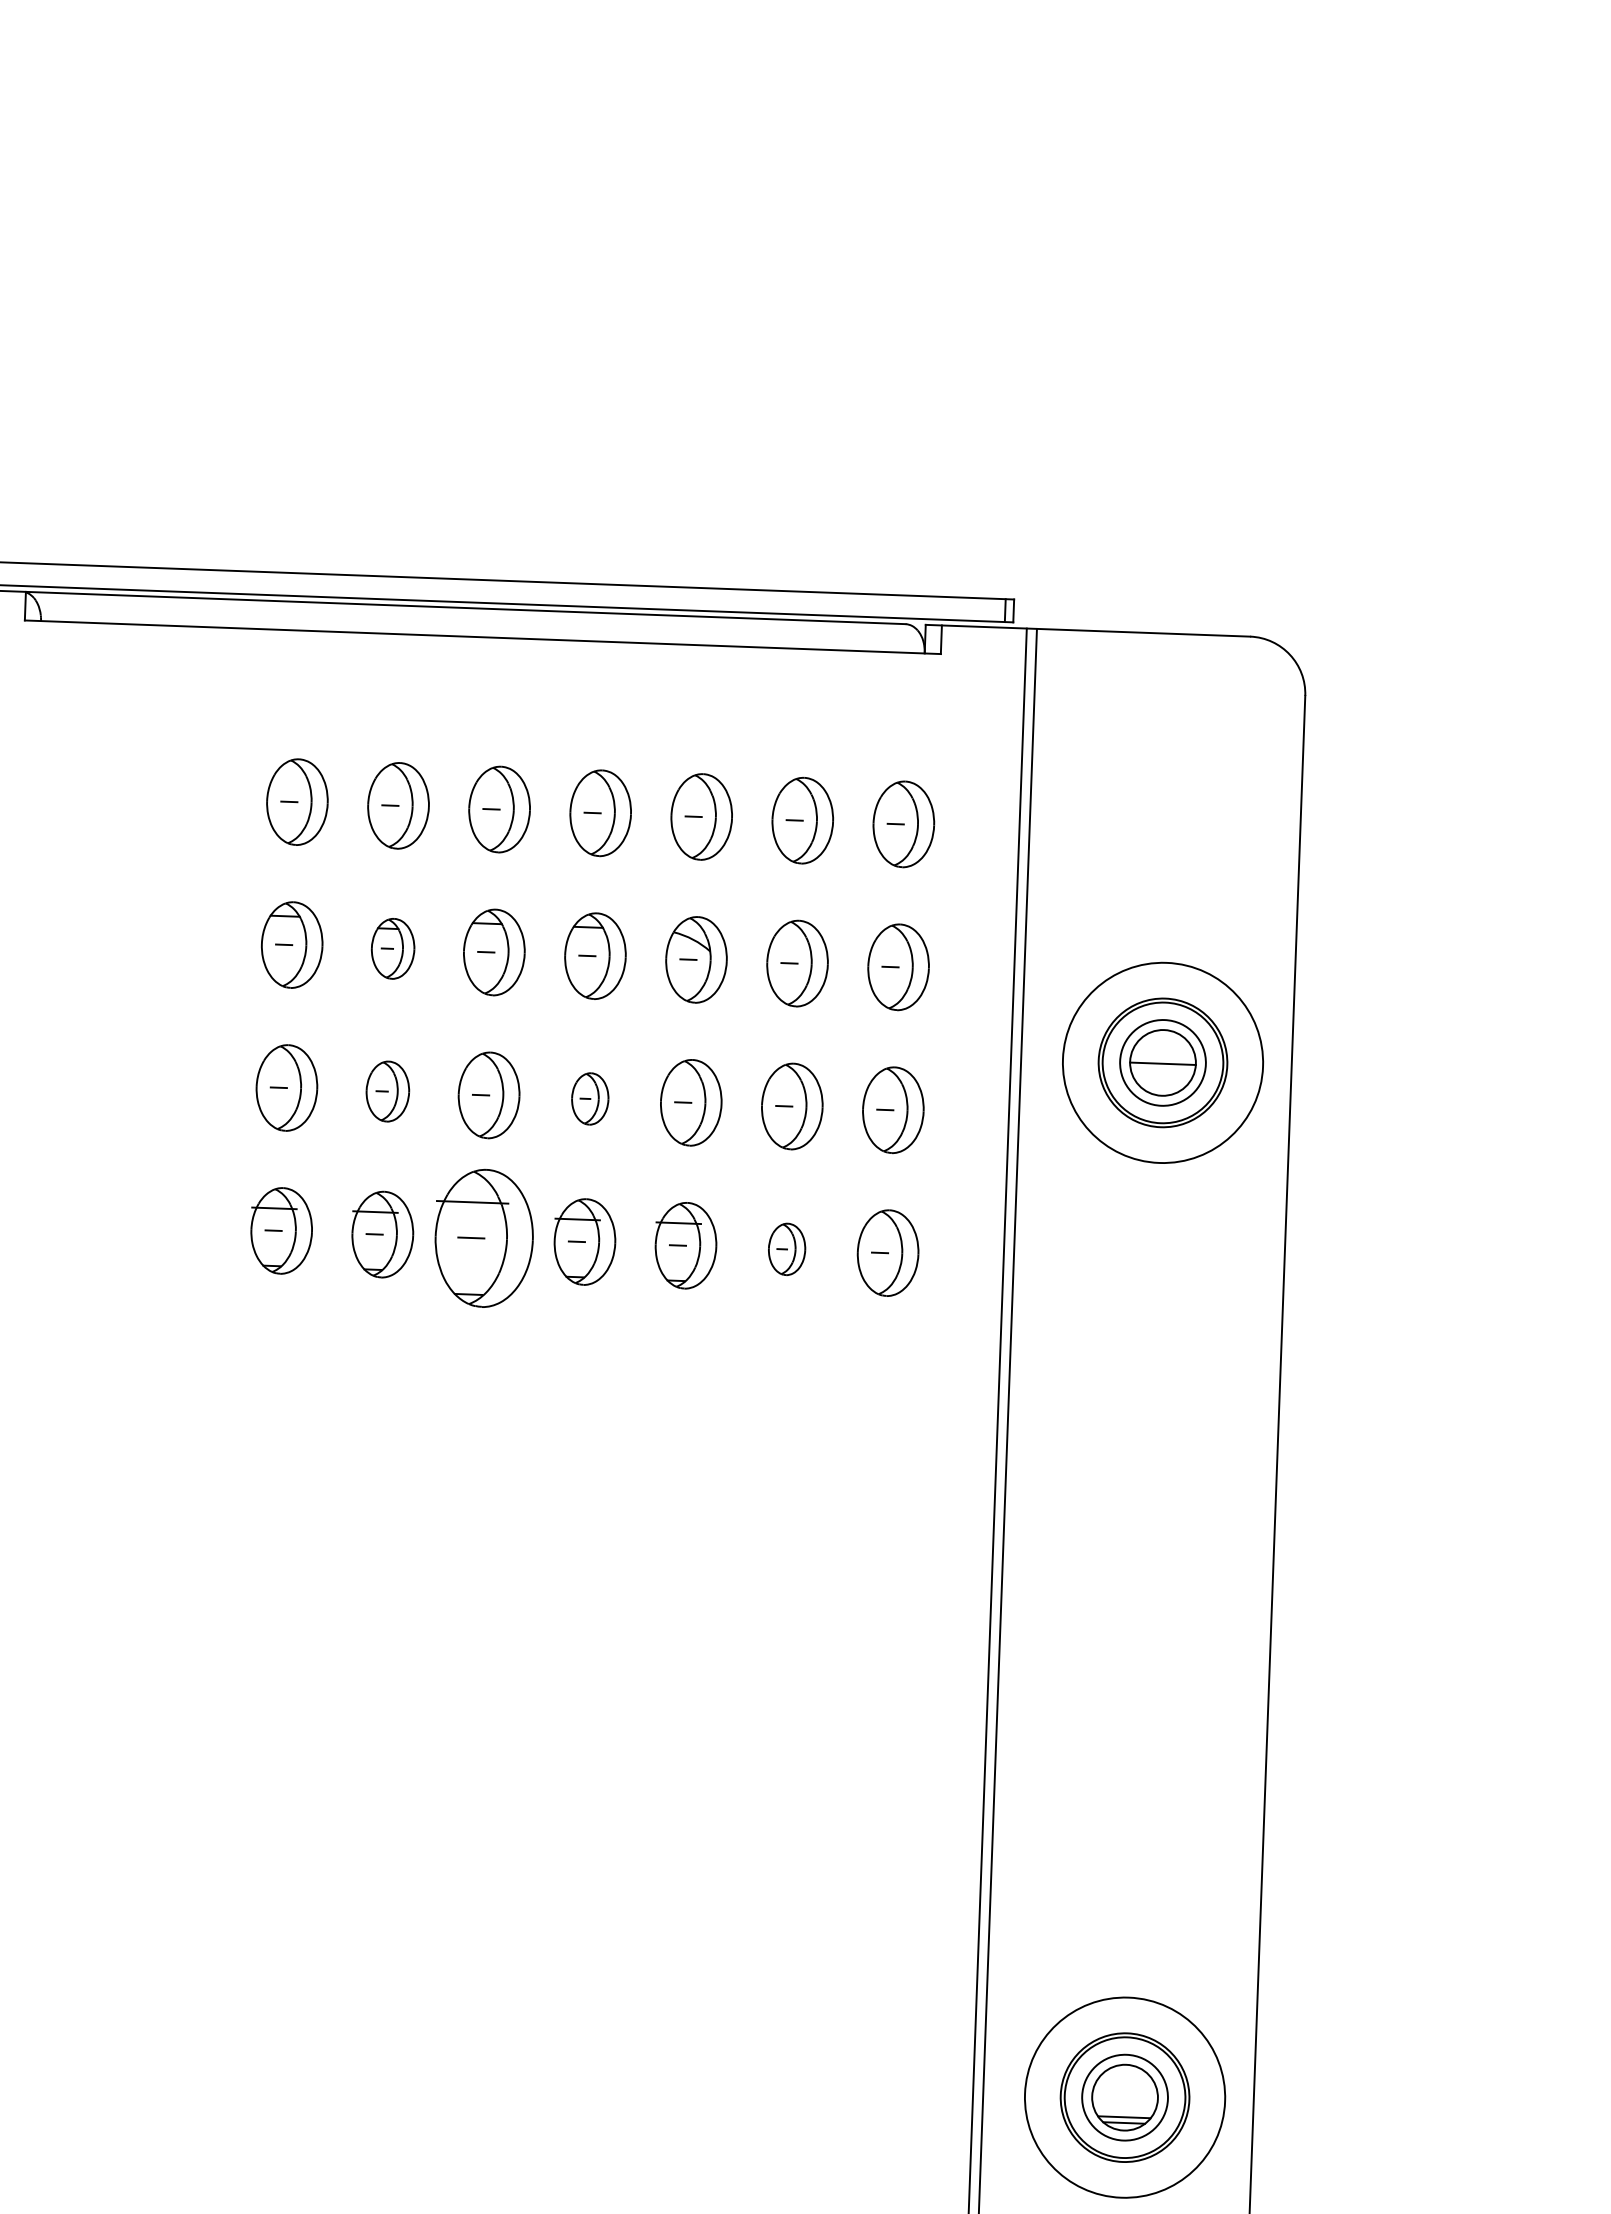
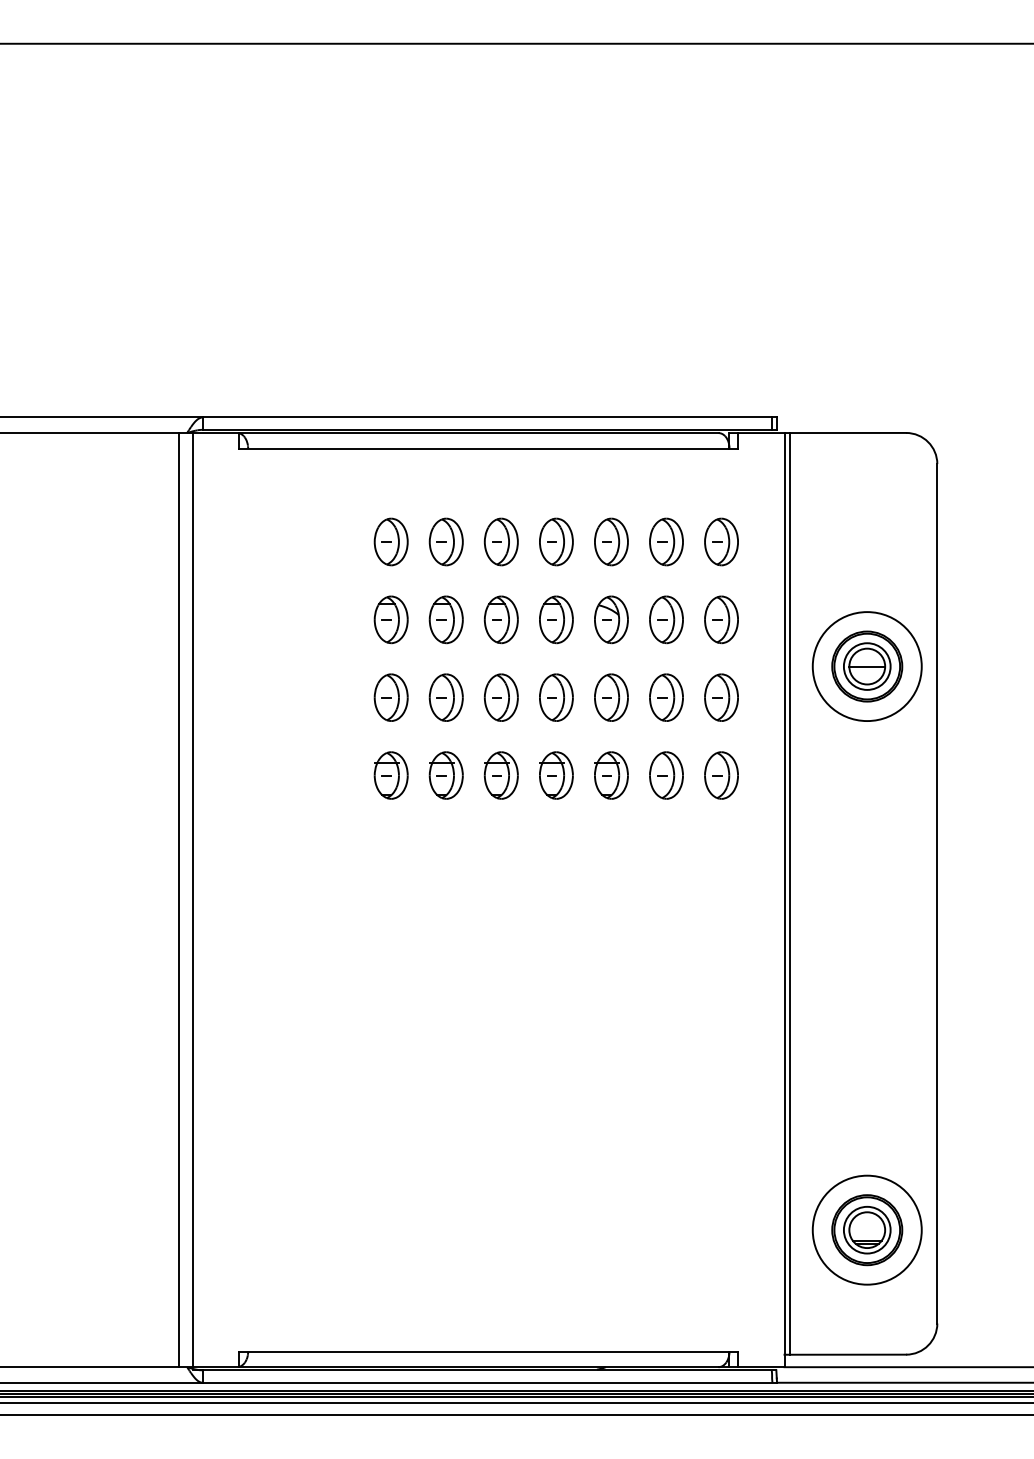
part: (391, 948) -> (445, 619), size x1.43
part: (386, 1091) -> (445, 697), size x1.43
part: (590, 1098) -> (556, 697), size x1.67
part: (482, 1238) -> (500, 775), size x0.62
part: (787, 1249) -> (666, 775), size x1.67

